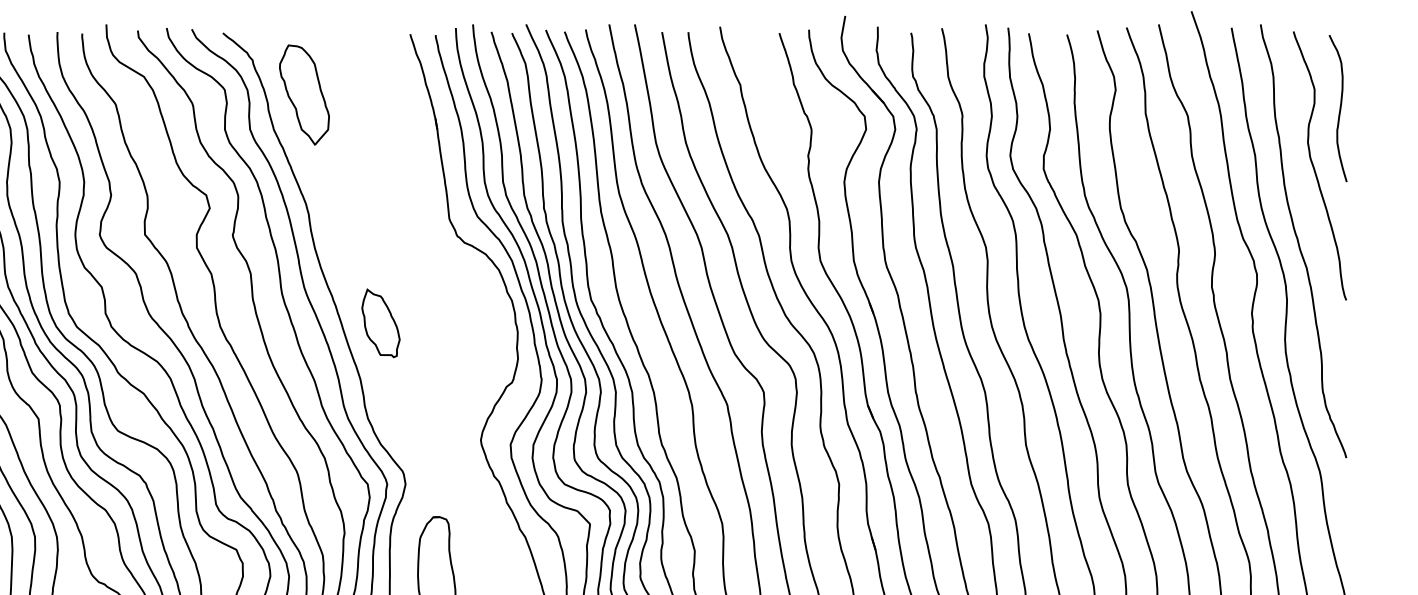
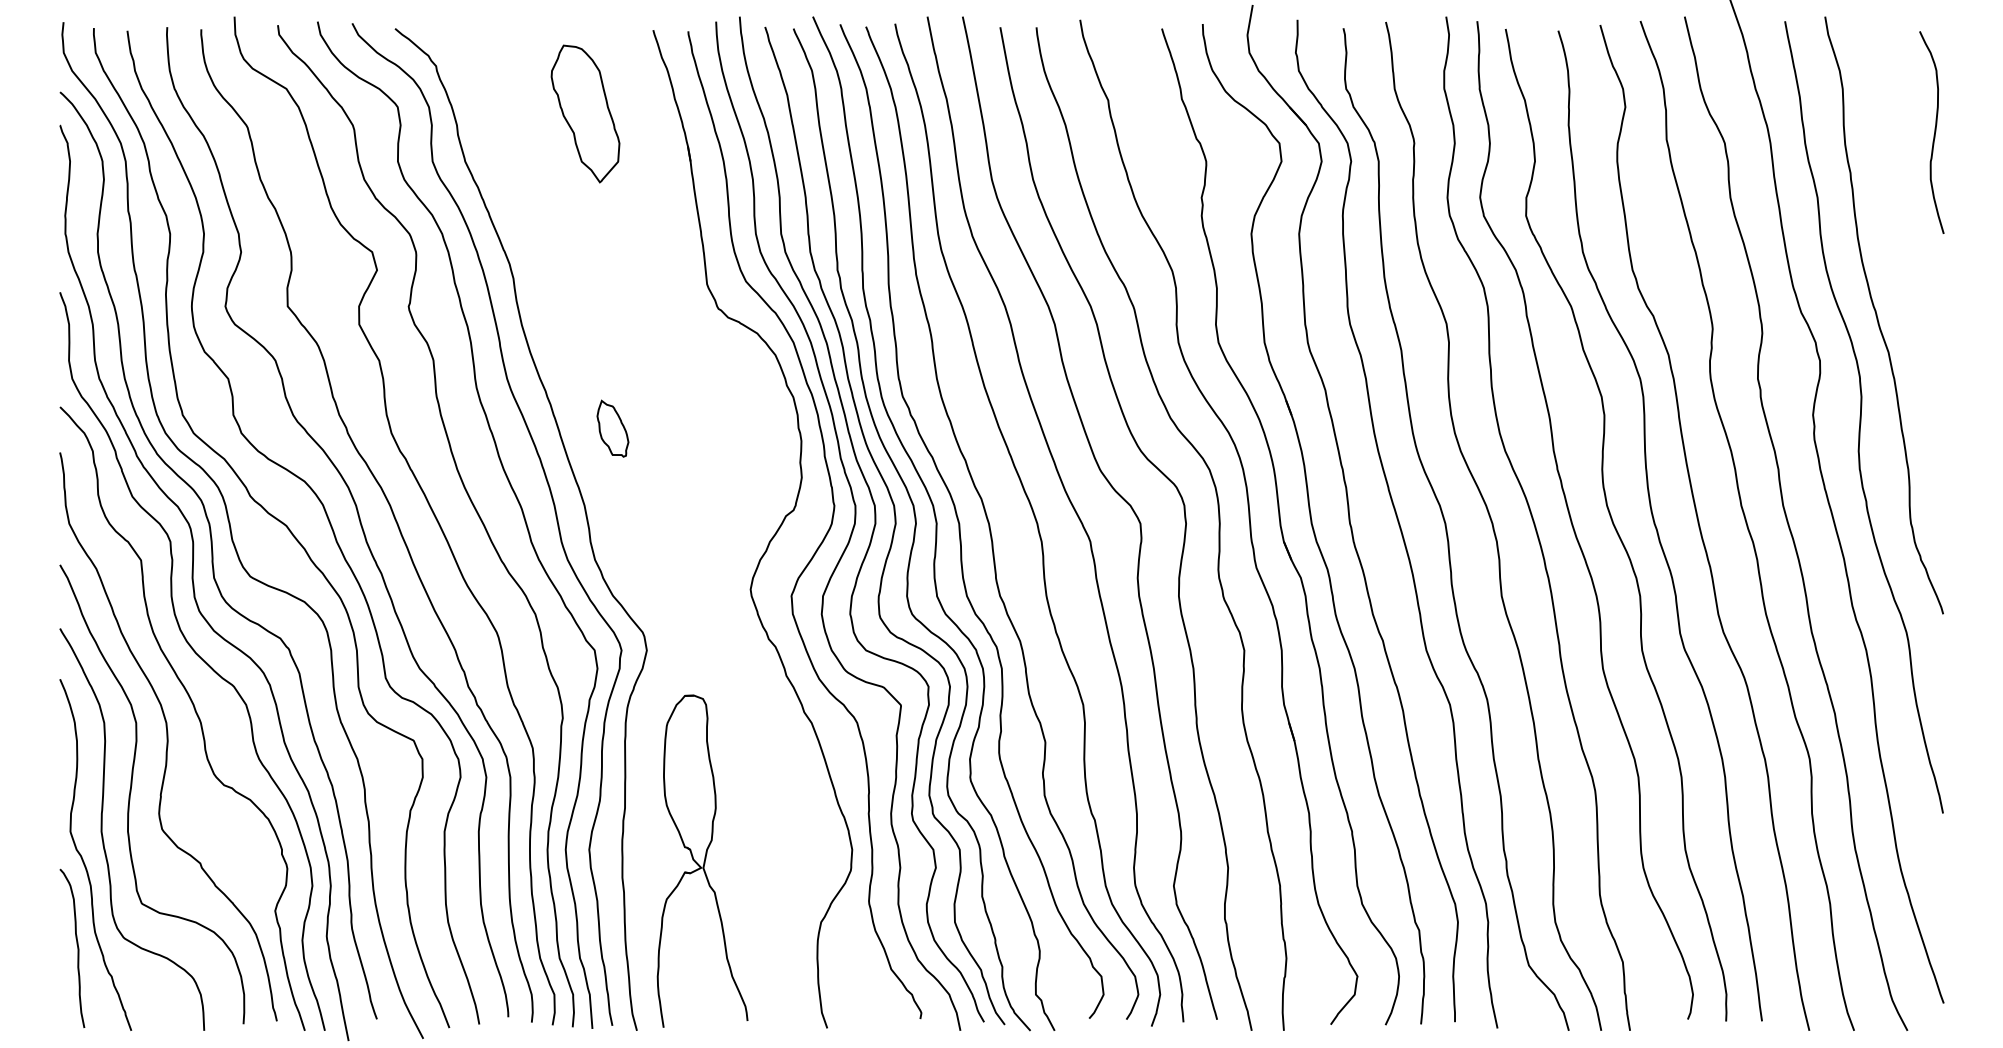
part: (304, 94) -> (585, 113), moved
curve: (1314, 167) -> (1899, 214), removed
part: (380, 323) -> (612, 428), size x0.6

